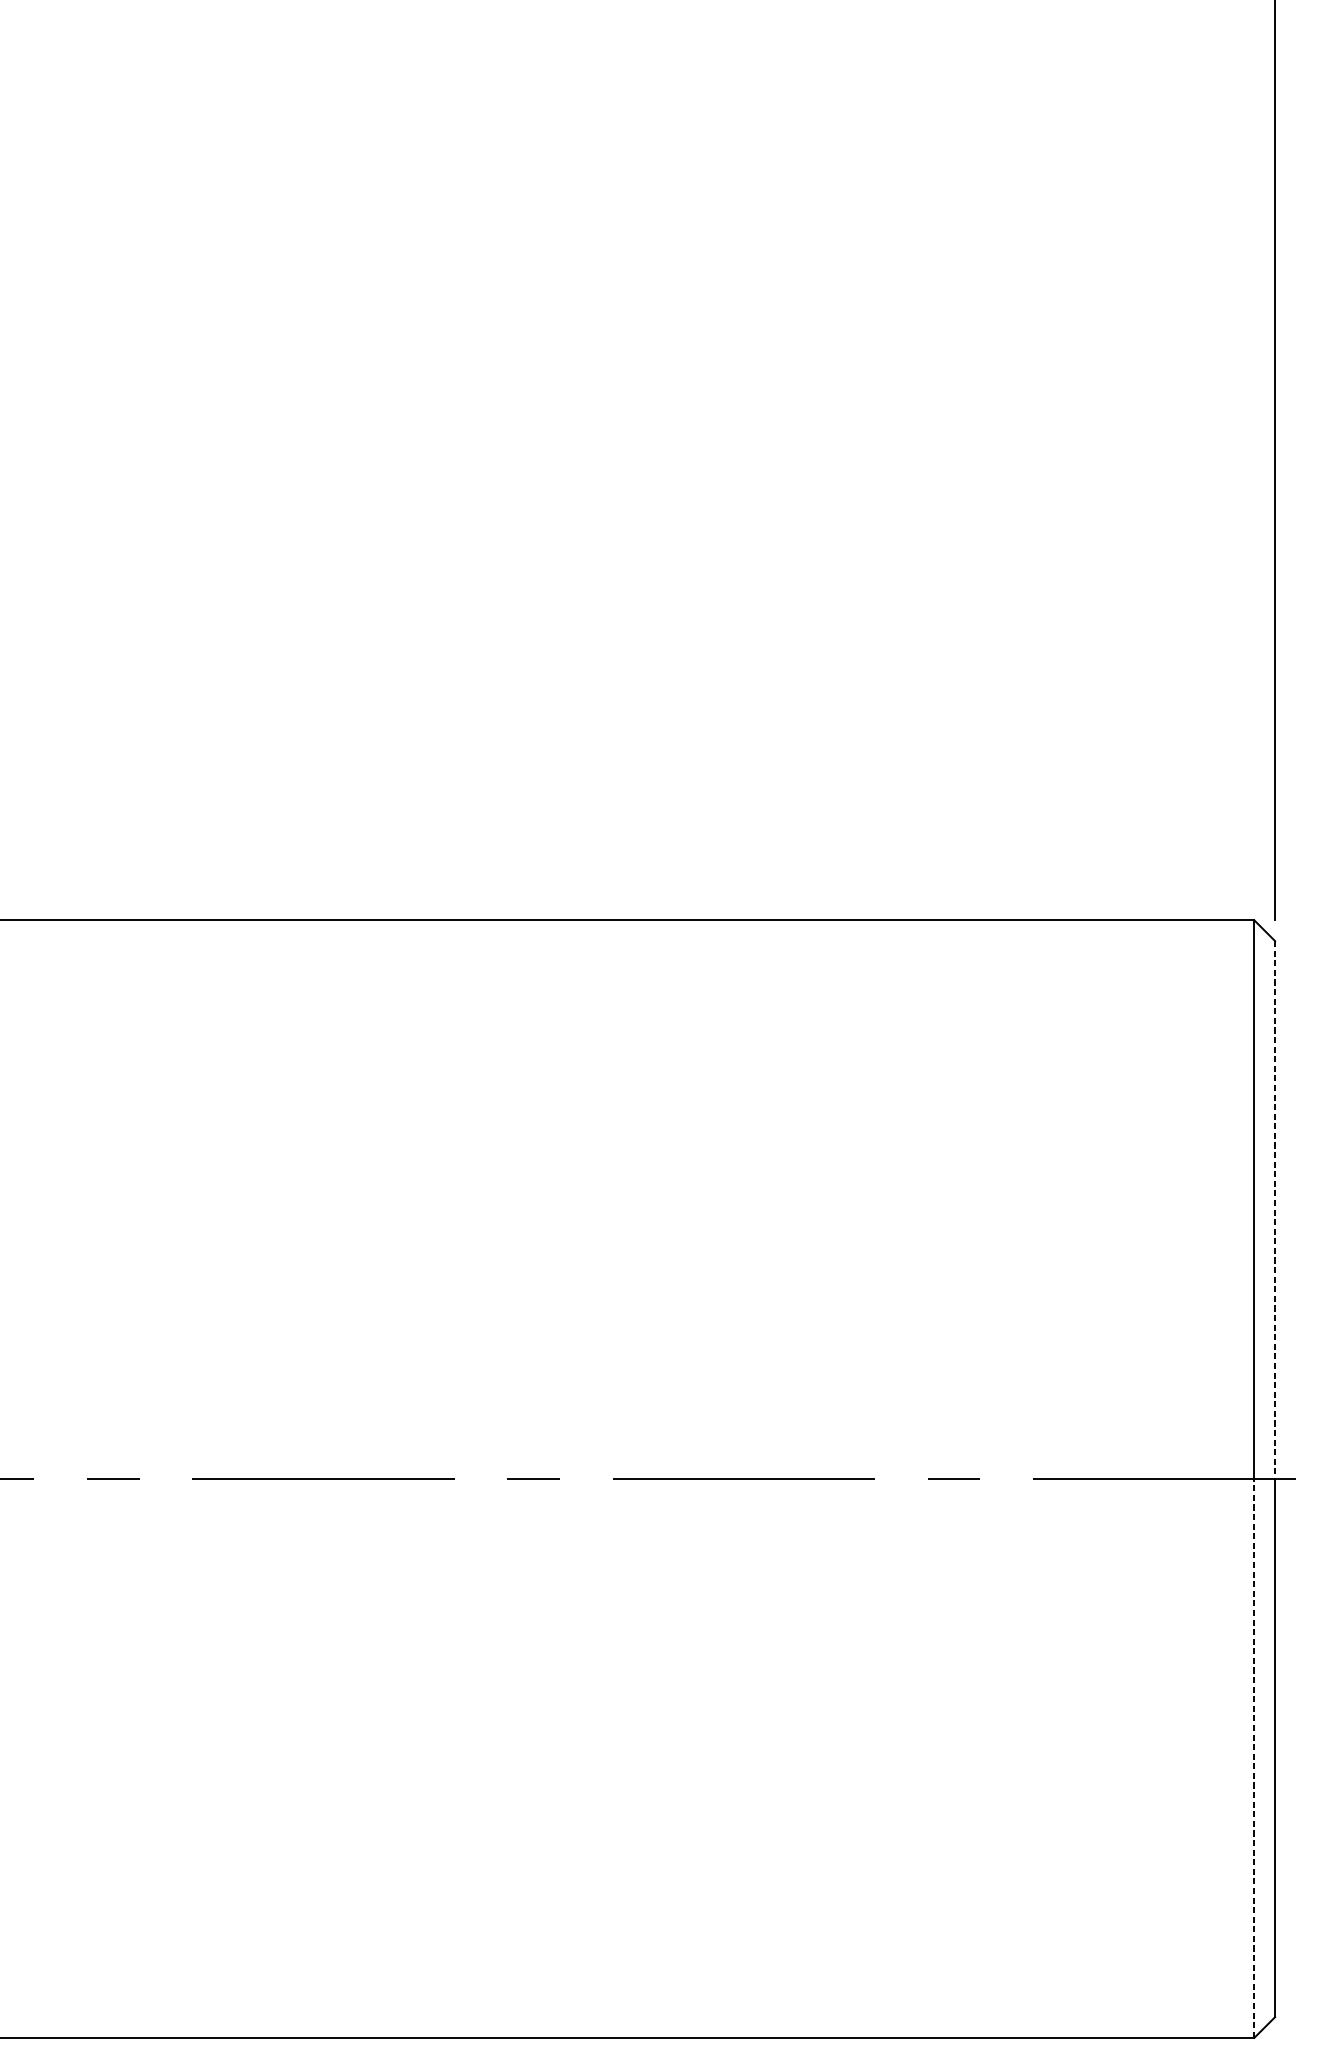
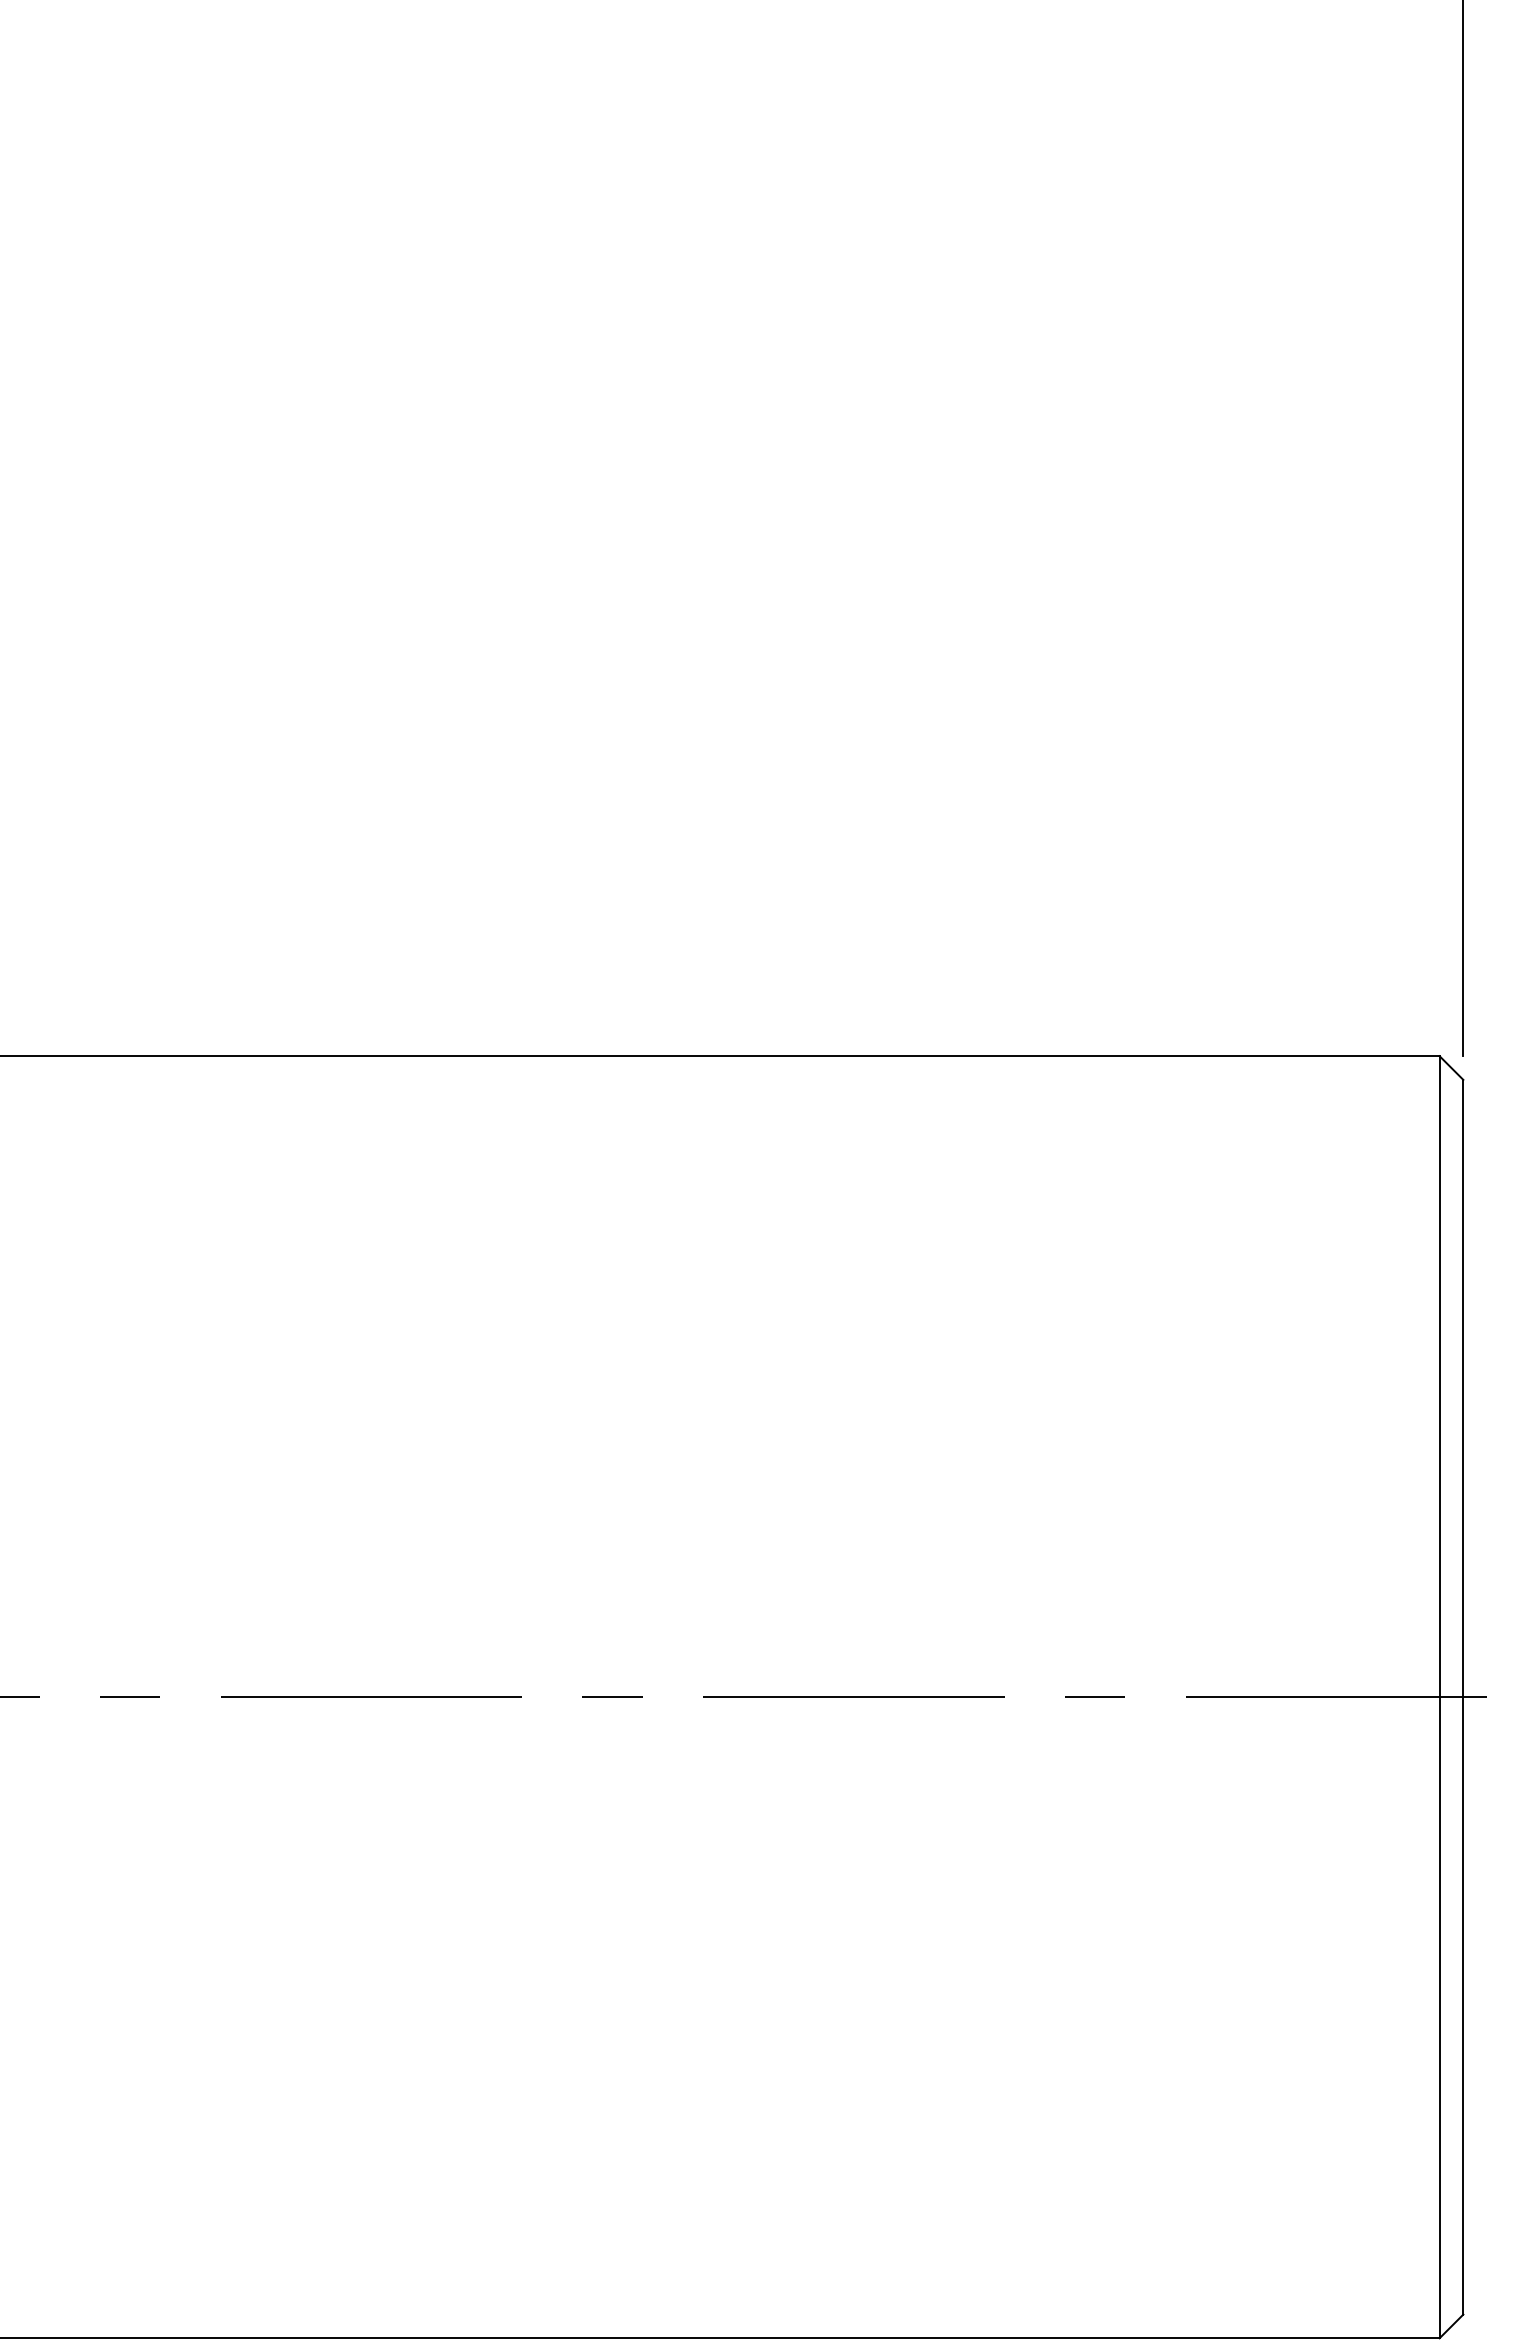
line: (1275, 1210) -> (1463, 1388), dashed -> solid
line: (1254, 1758) -> (1439, 2017), dashed -> solid

